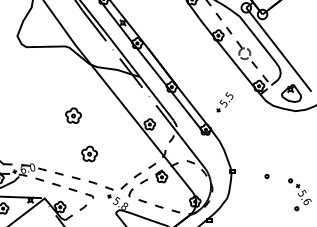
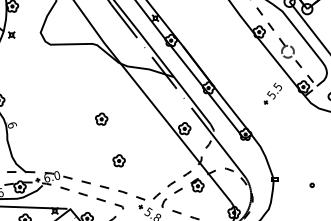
part: (224, 102) -> (272, 93), moved
part: (73, 115) -> (101, 118), size x0.71
part: (89, 153) -> (119, 160), size x0.71

